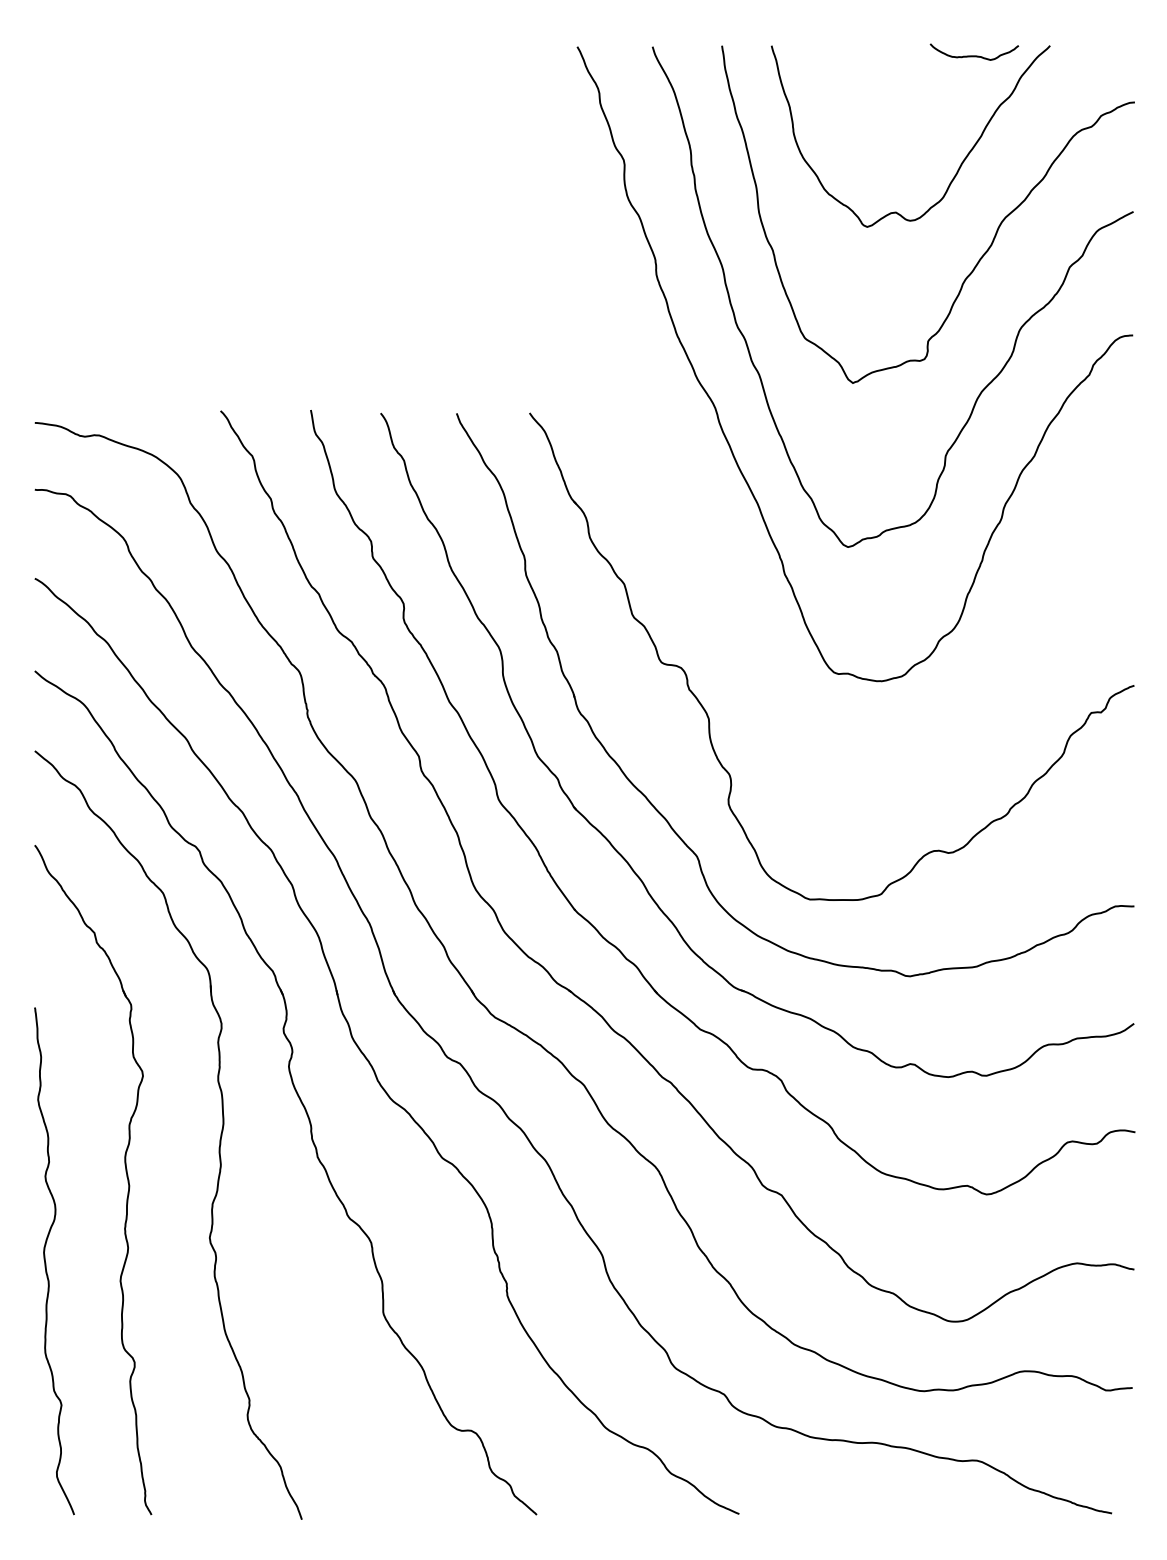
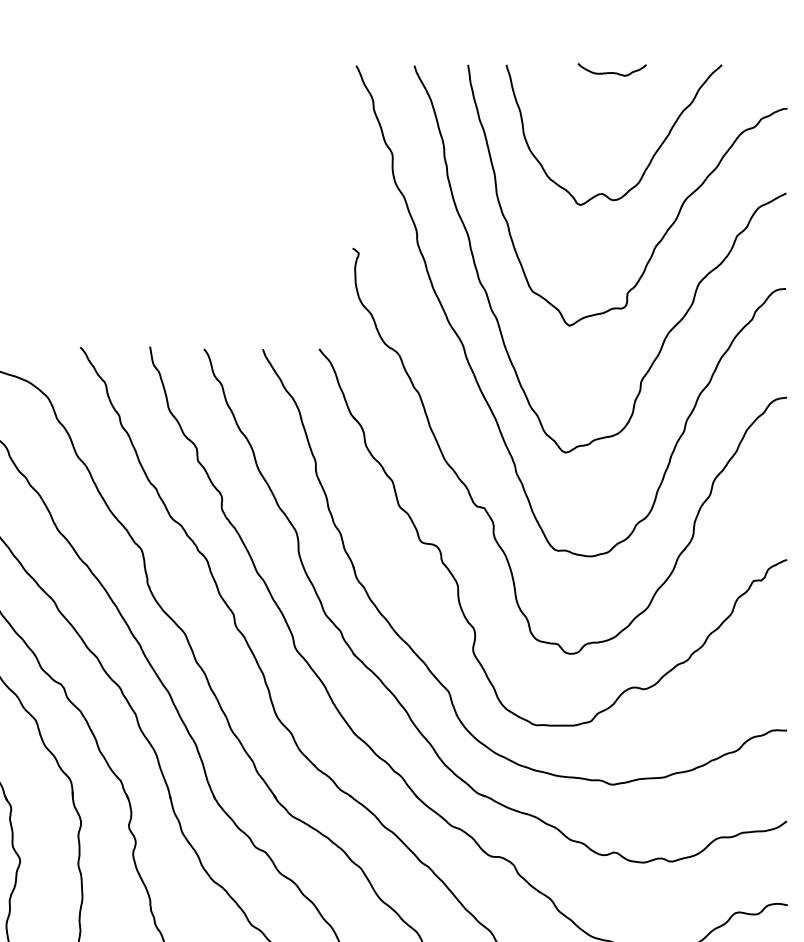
curve: (974, 55) -> (612, 72), moved
curve: (745, 620) -> (486, 509), added

